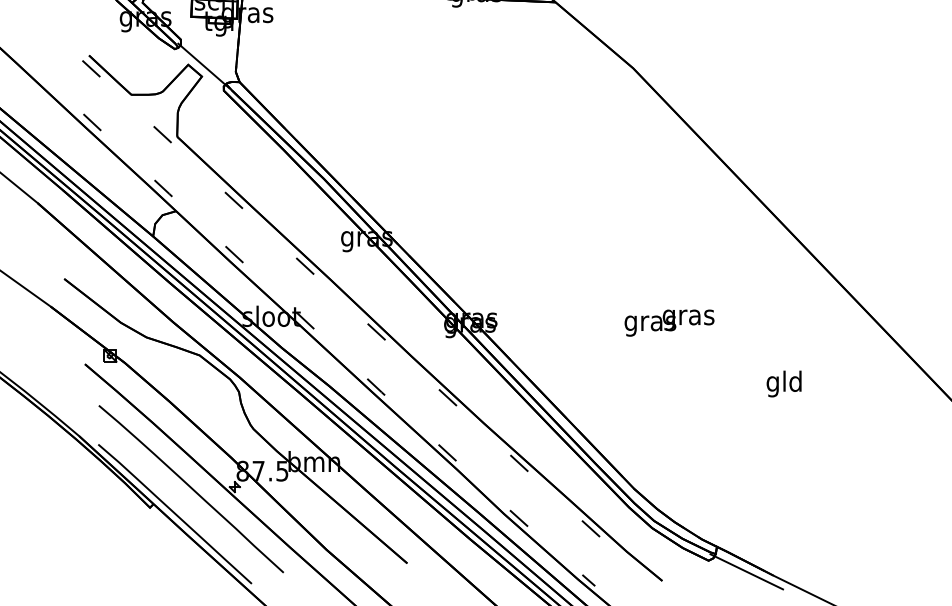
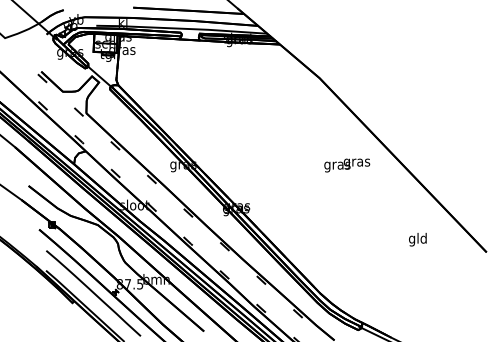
text: (670, 323) -> (347, 165), moved
text: (783, 383) -> (417, 239), moved

